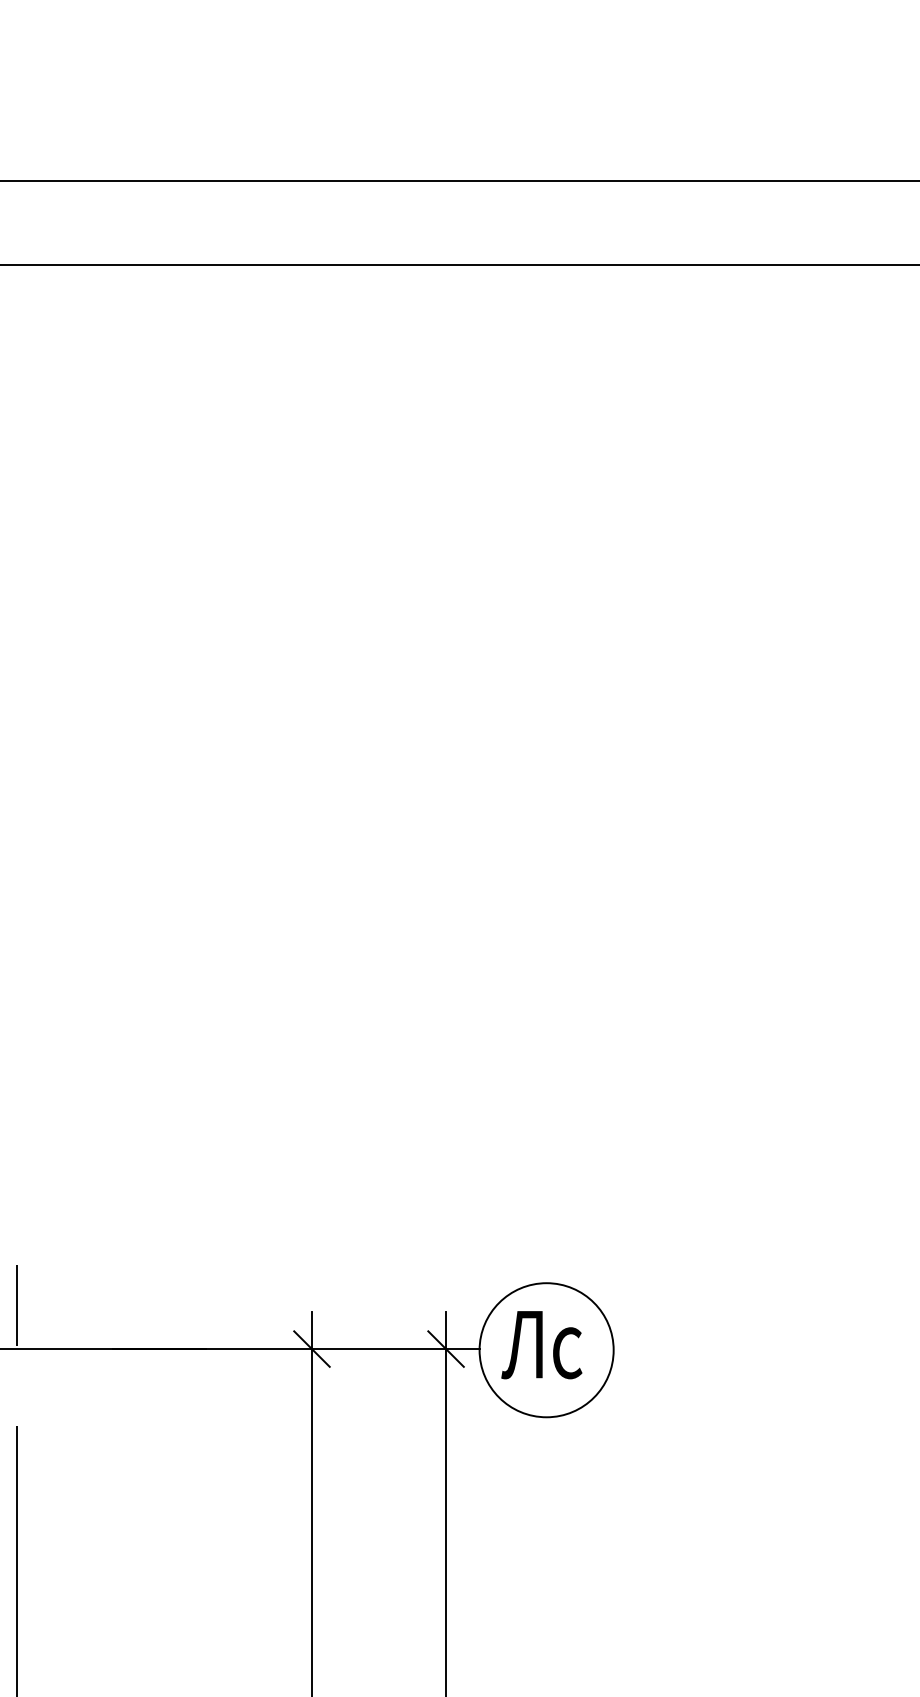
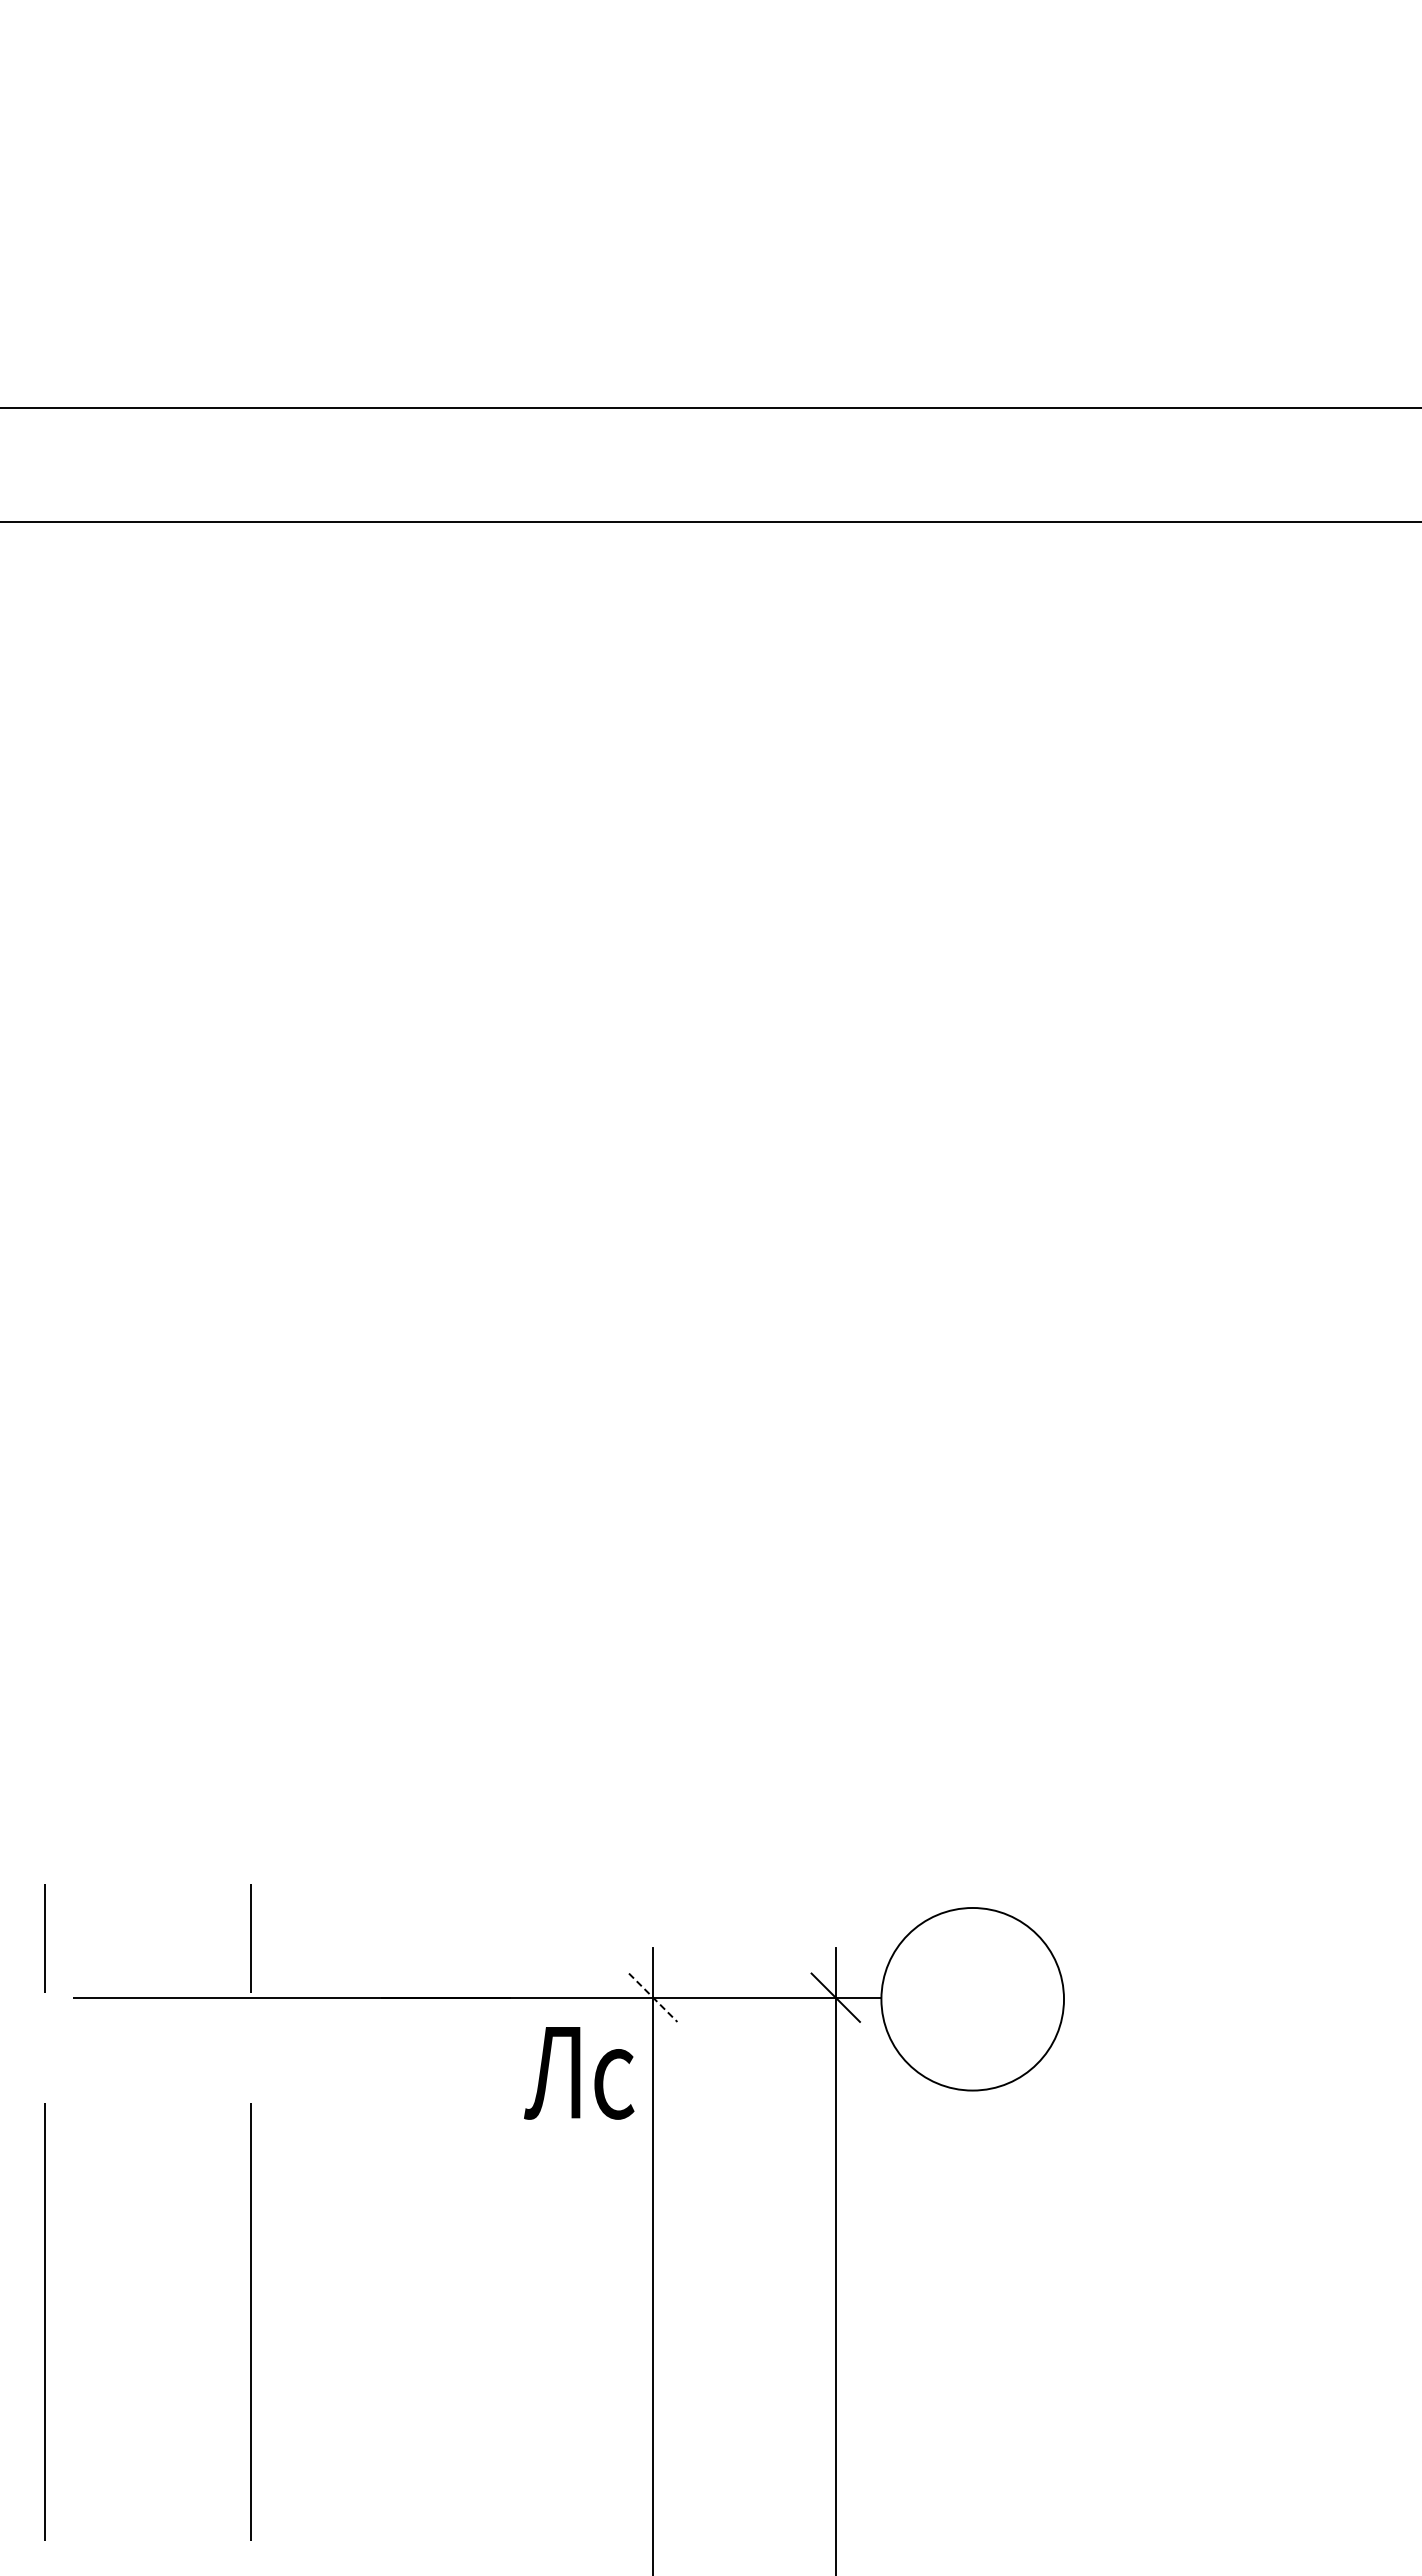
text: (542, 1345) -> (579, 2073), moved
line: (312, 1349) -> (653, 1998), solid -> dashed

